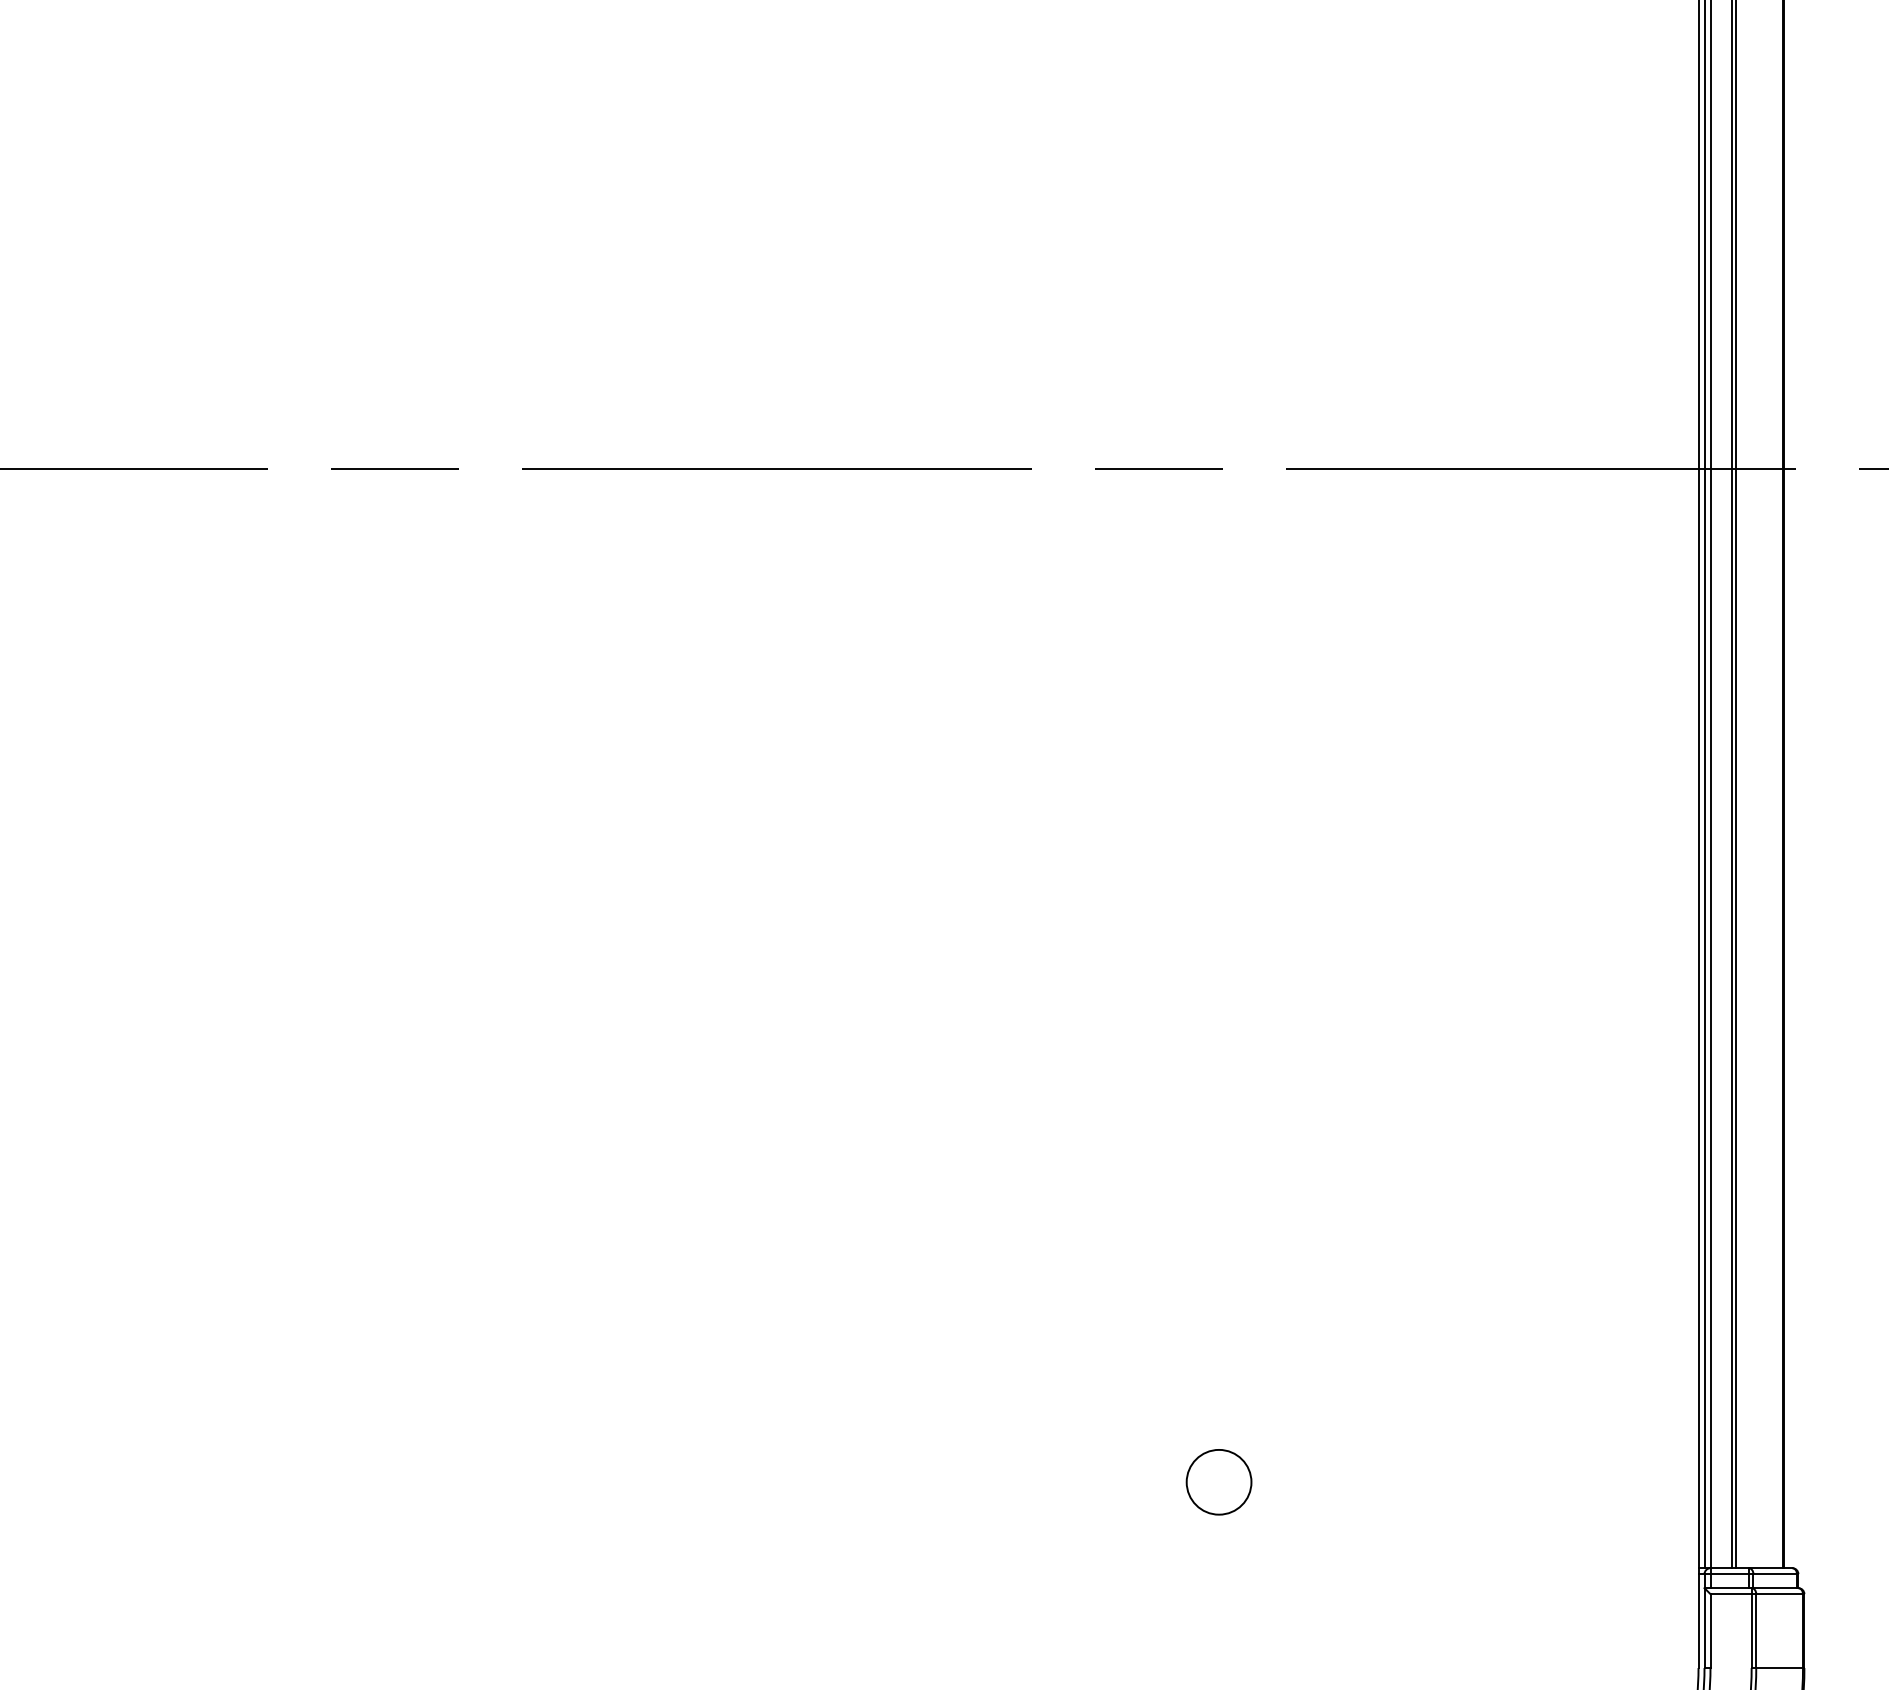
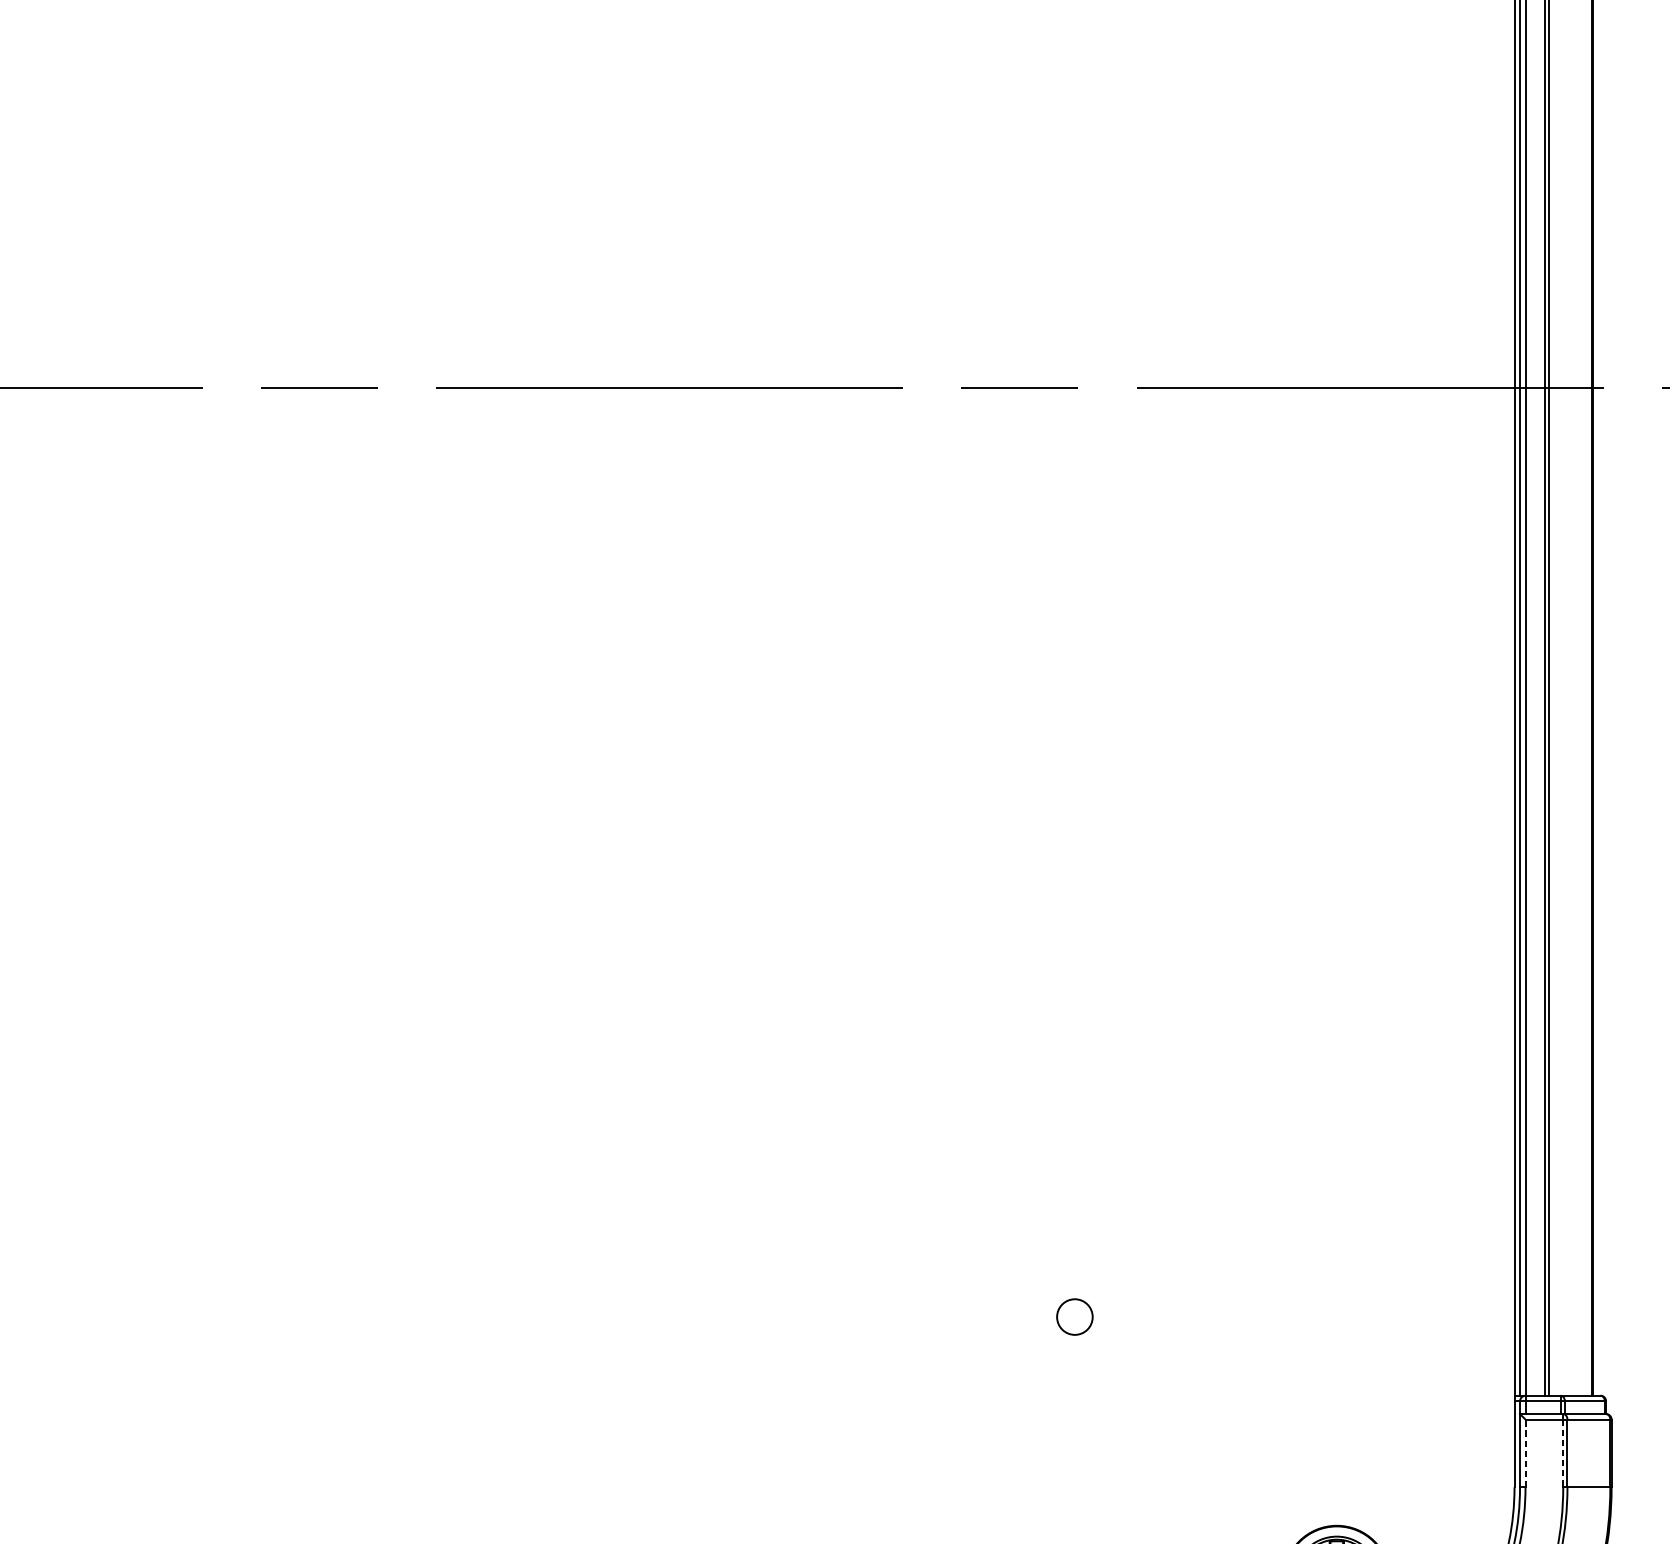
circle: (1218, 1482) -> (1074, 1317), size x0.6
line: (1710, 1631) -> (1525, 1453), solid -> dashed
line: (1751, 1631) -> (1563, 1453), solid -> dashed

